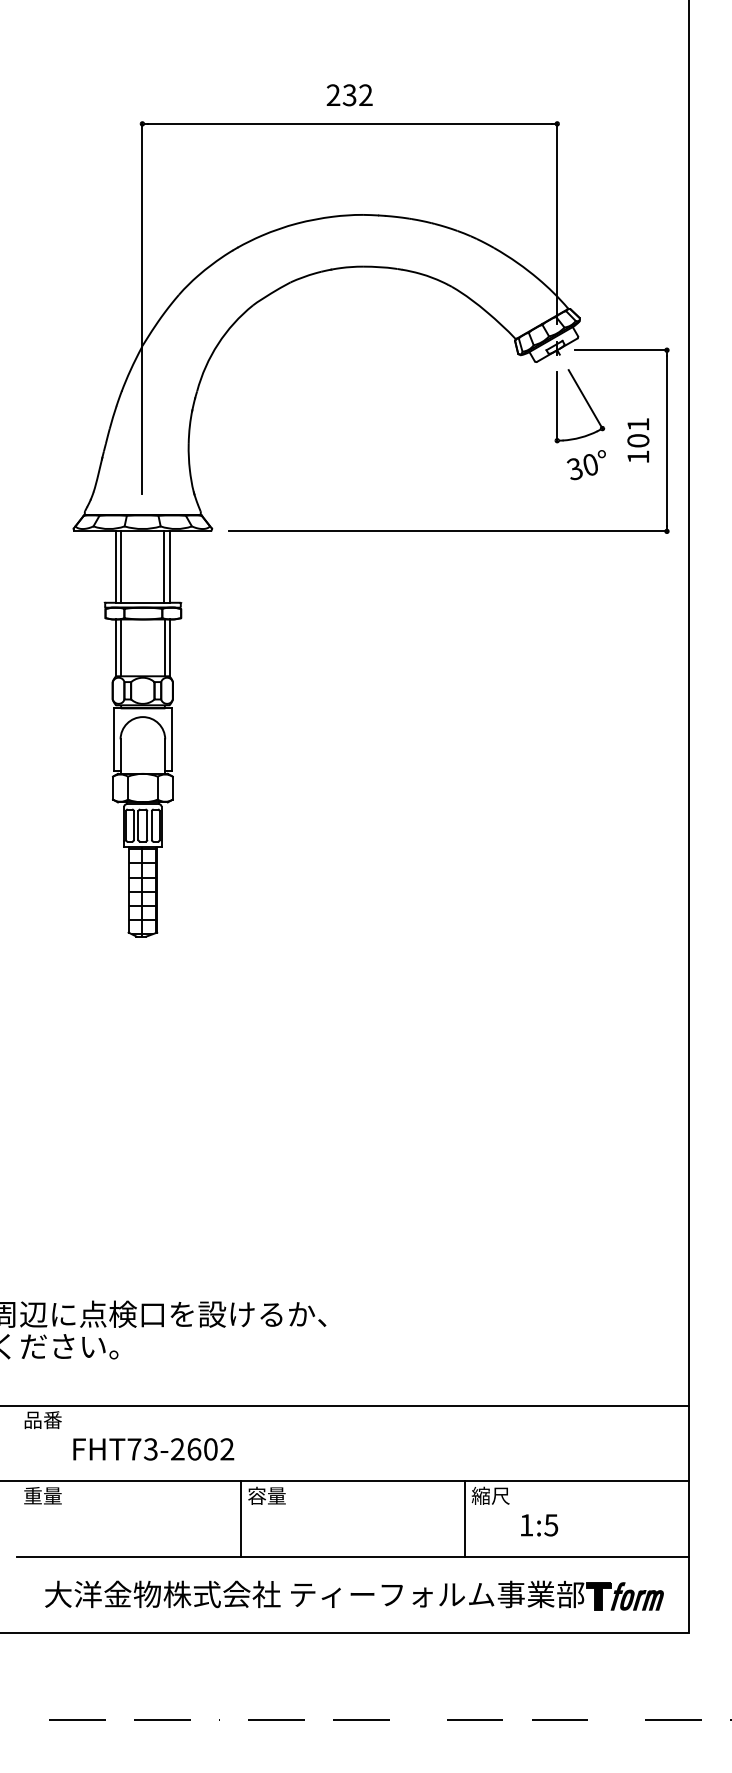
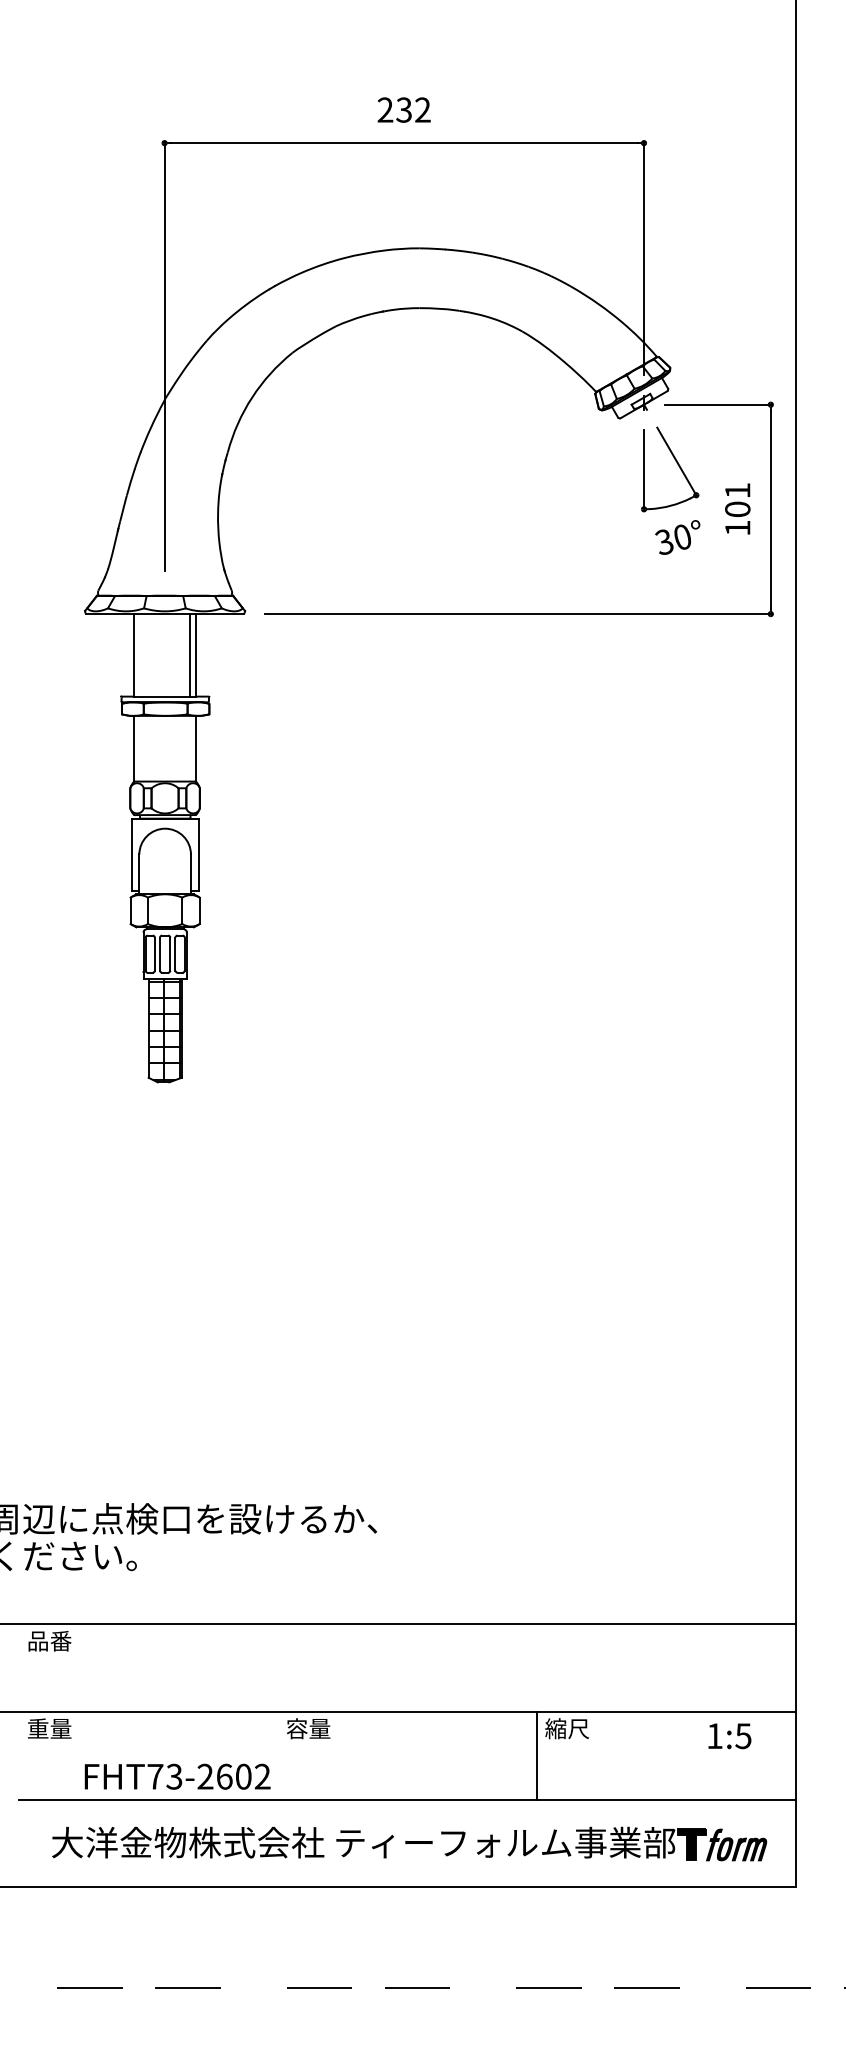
line: (120, 566) -> (139, 654), removed
line: (120, 647) -> (139, 748), removed
line: (164, 647) -> (190, 748), removed
text: (153, 1449) -> (177, 1776), moved
line: (240, 1519) -> (277, 1756), removed
text: (539, 1525) -> (729, 1736), moved

